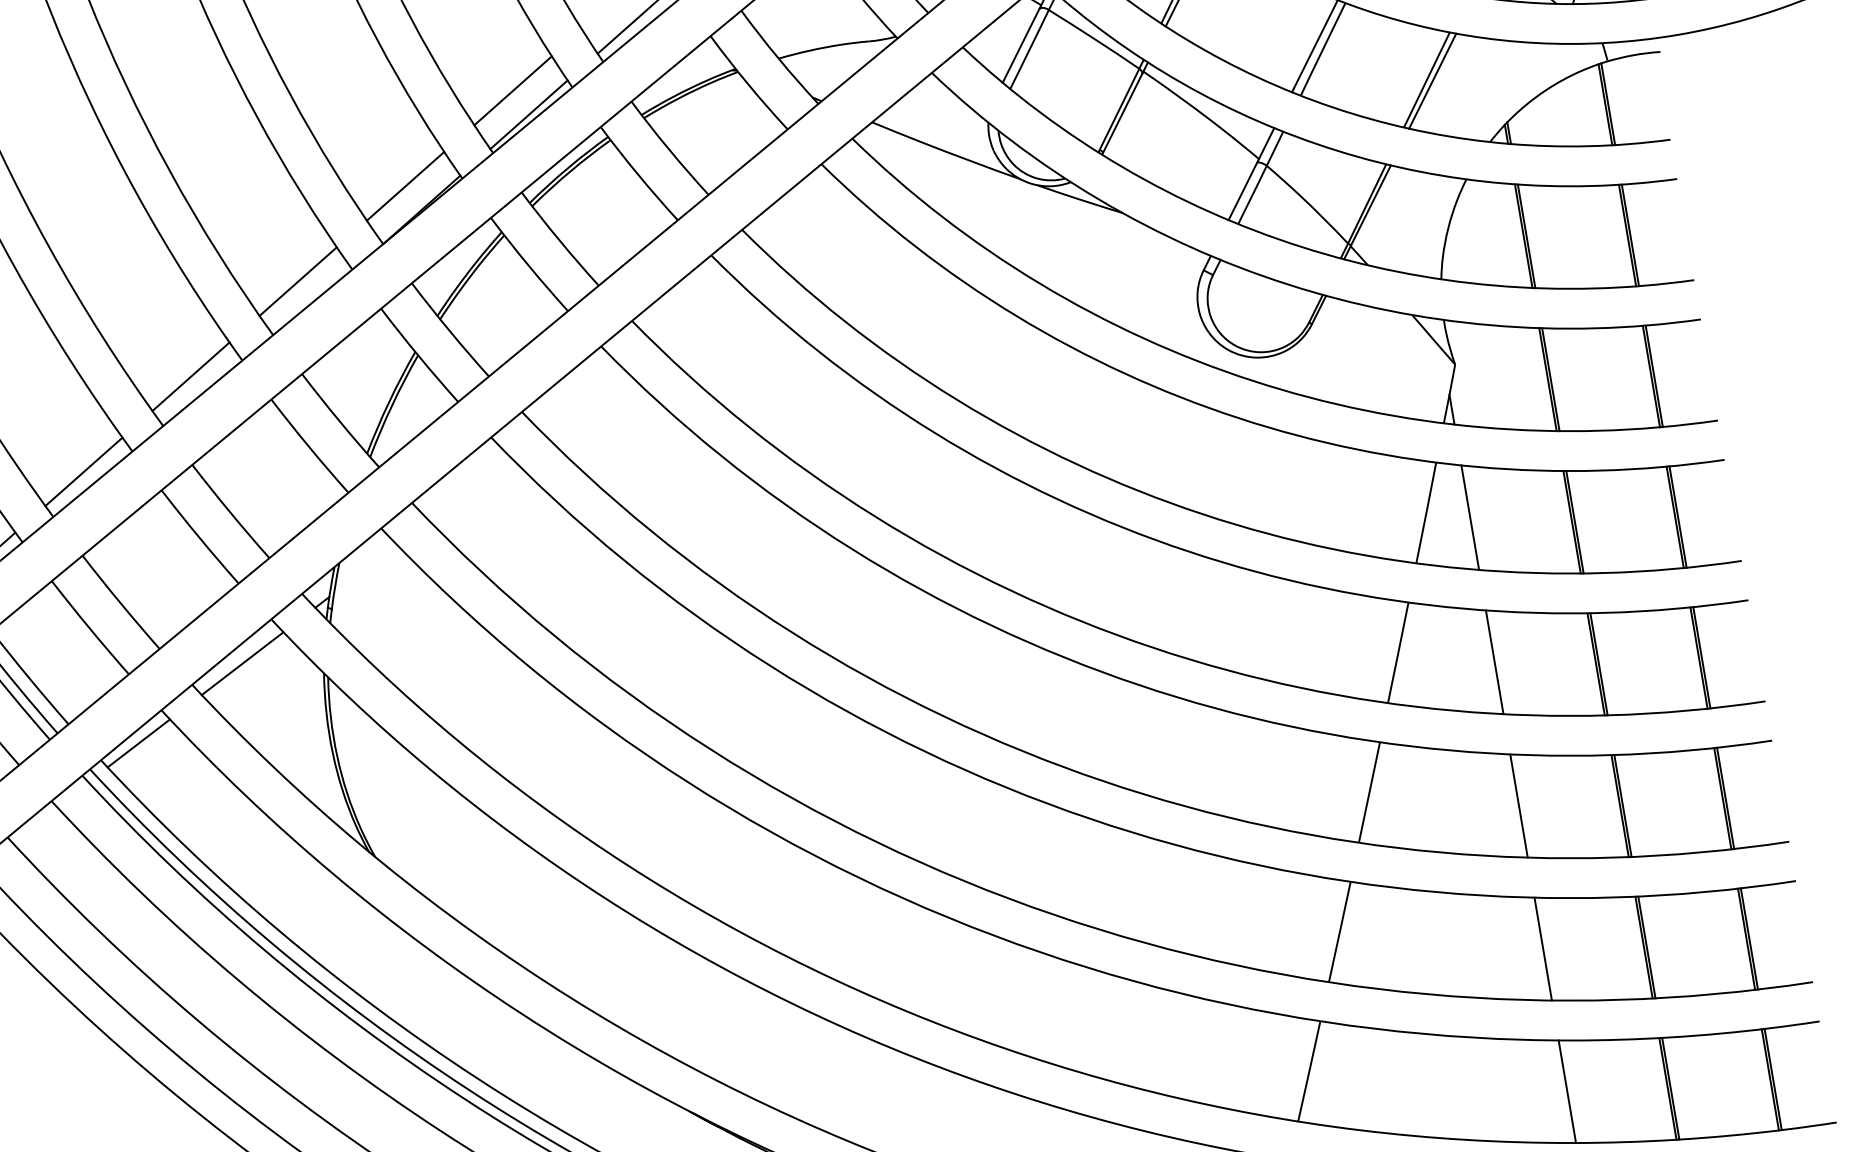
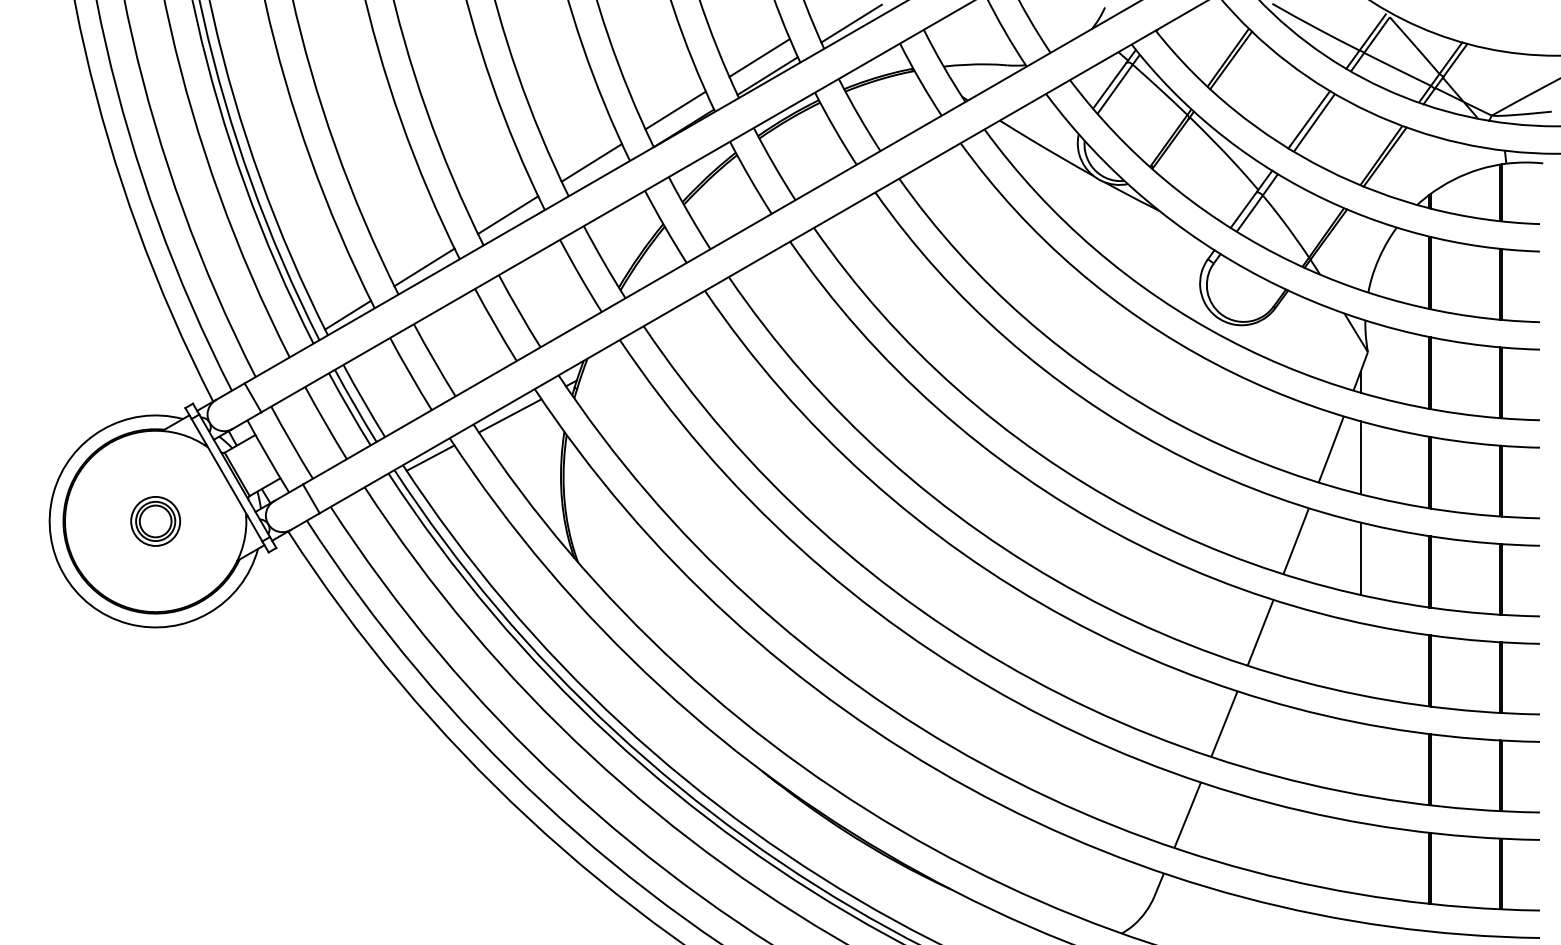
line: (1518, 806) -> (1360, 659), removed
line: (1542, 948) -> (1360, 758), removed
line: (1567, 1091) -> (1360, 858), removed

